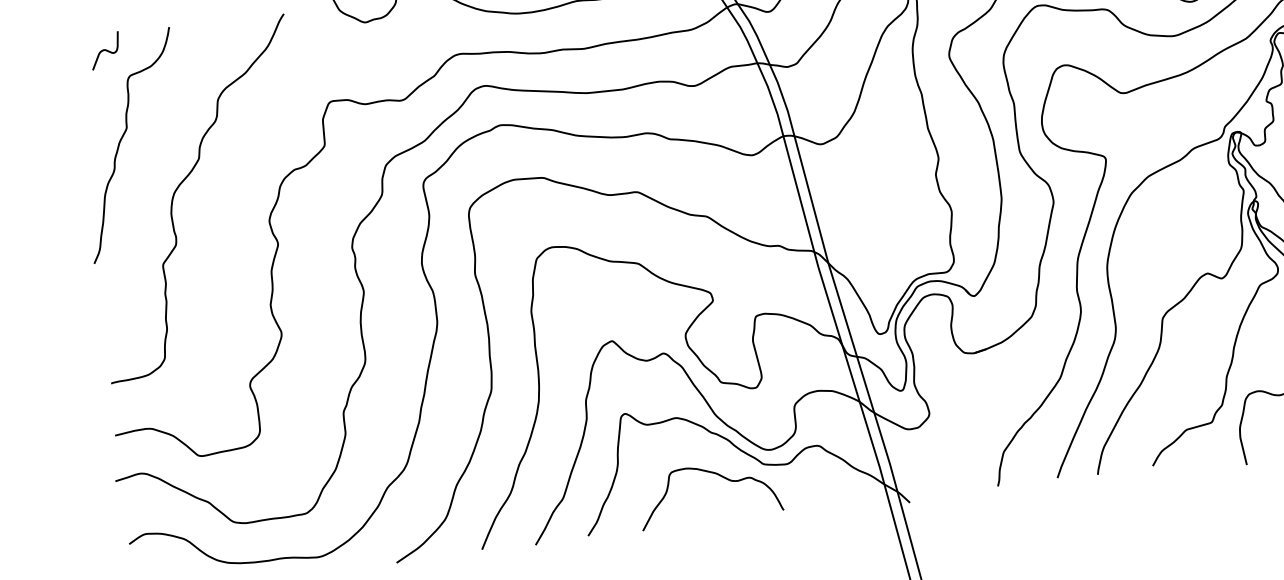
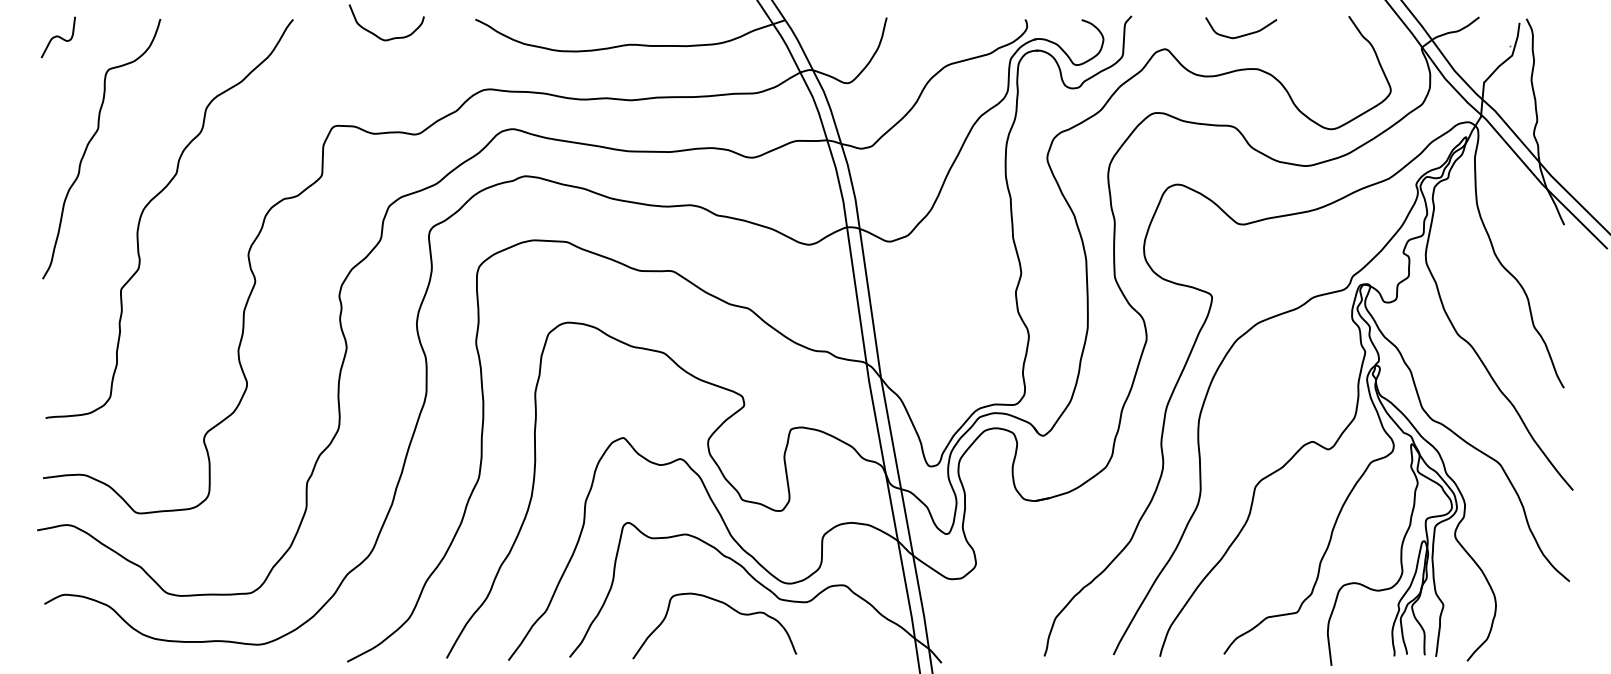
curve: (104, 50) -> (57, 37), moved

